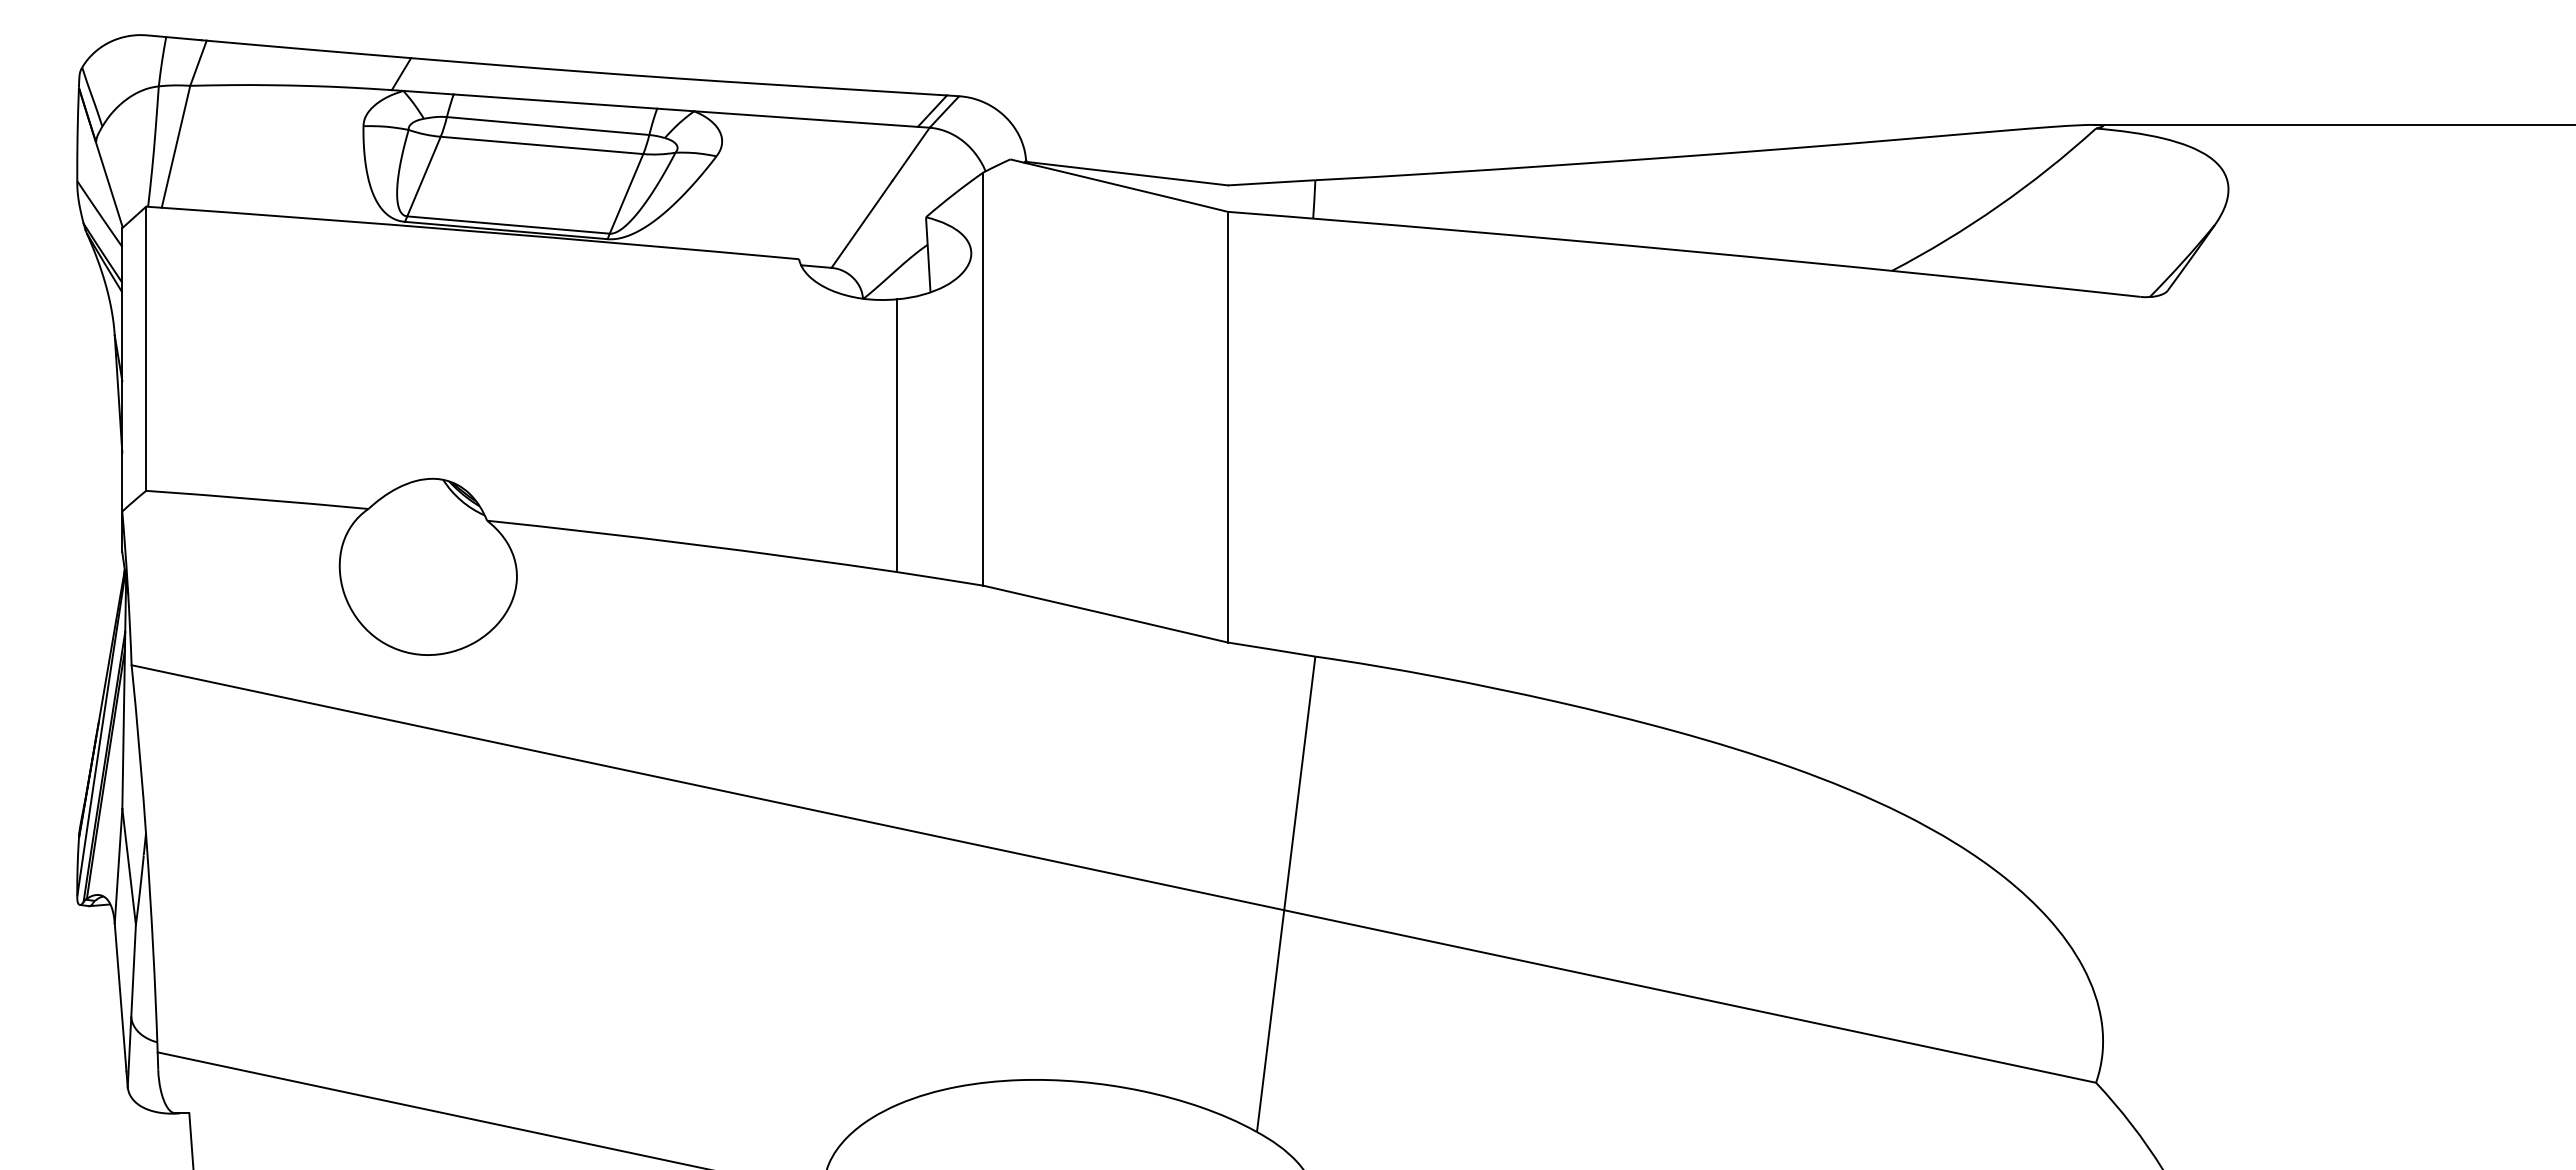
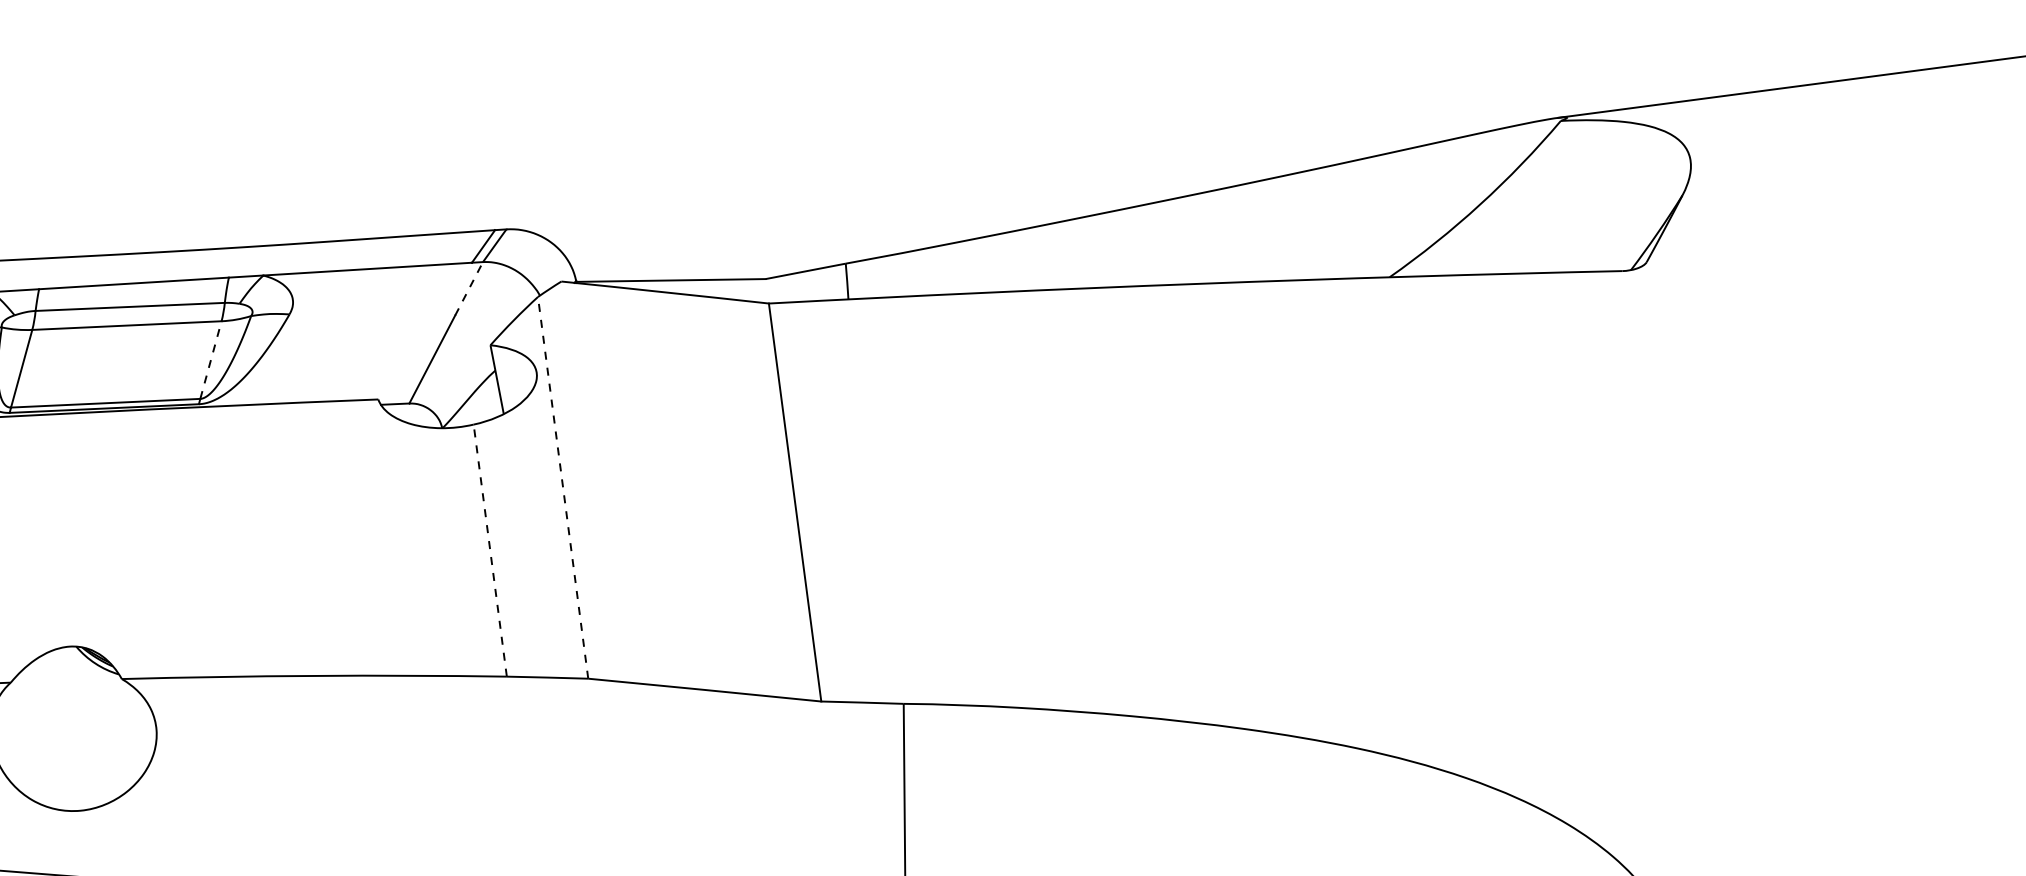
line: (911, 153) -> (469, 288), solid -> dashed
line: (626, 193) -> (210, 359), solid -> dashed
line: (983, 379) -> (563, 488), solid -> dashed
line: (897, 435) -> (490, 550), solid -> dashed

